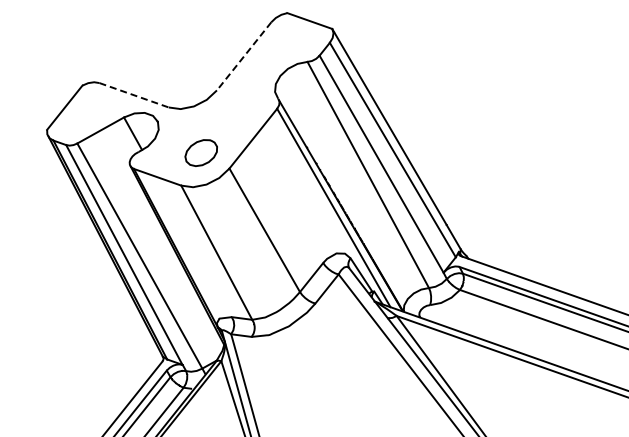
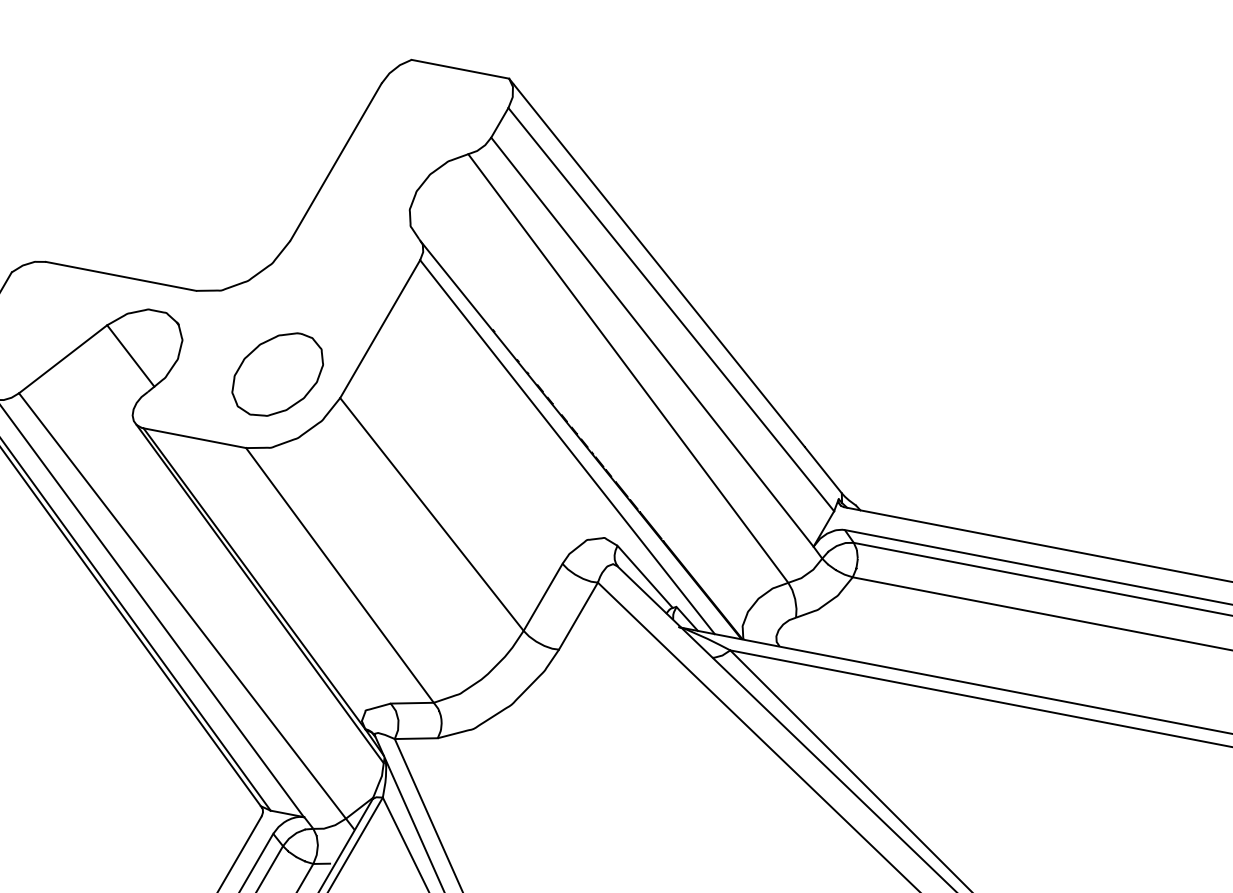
line: (244, 56) -> (336, 162), dashed -> solid
line: (134, 95) -> (121, 276), dashed -> solid
part: (200, 152) -> (275, 373), size x1.43

